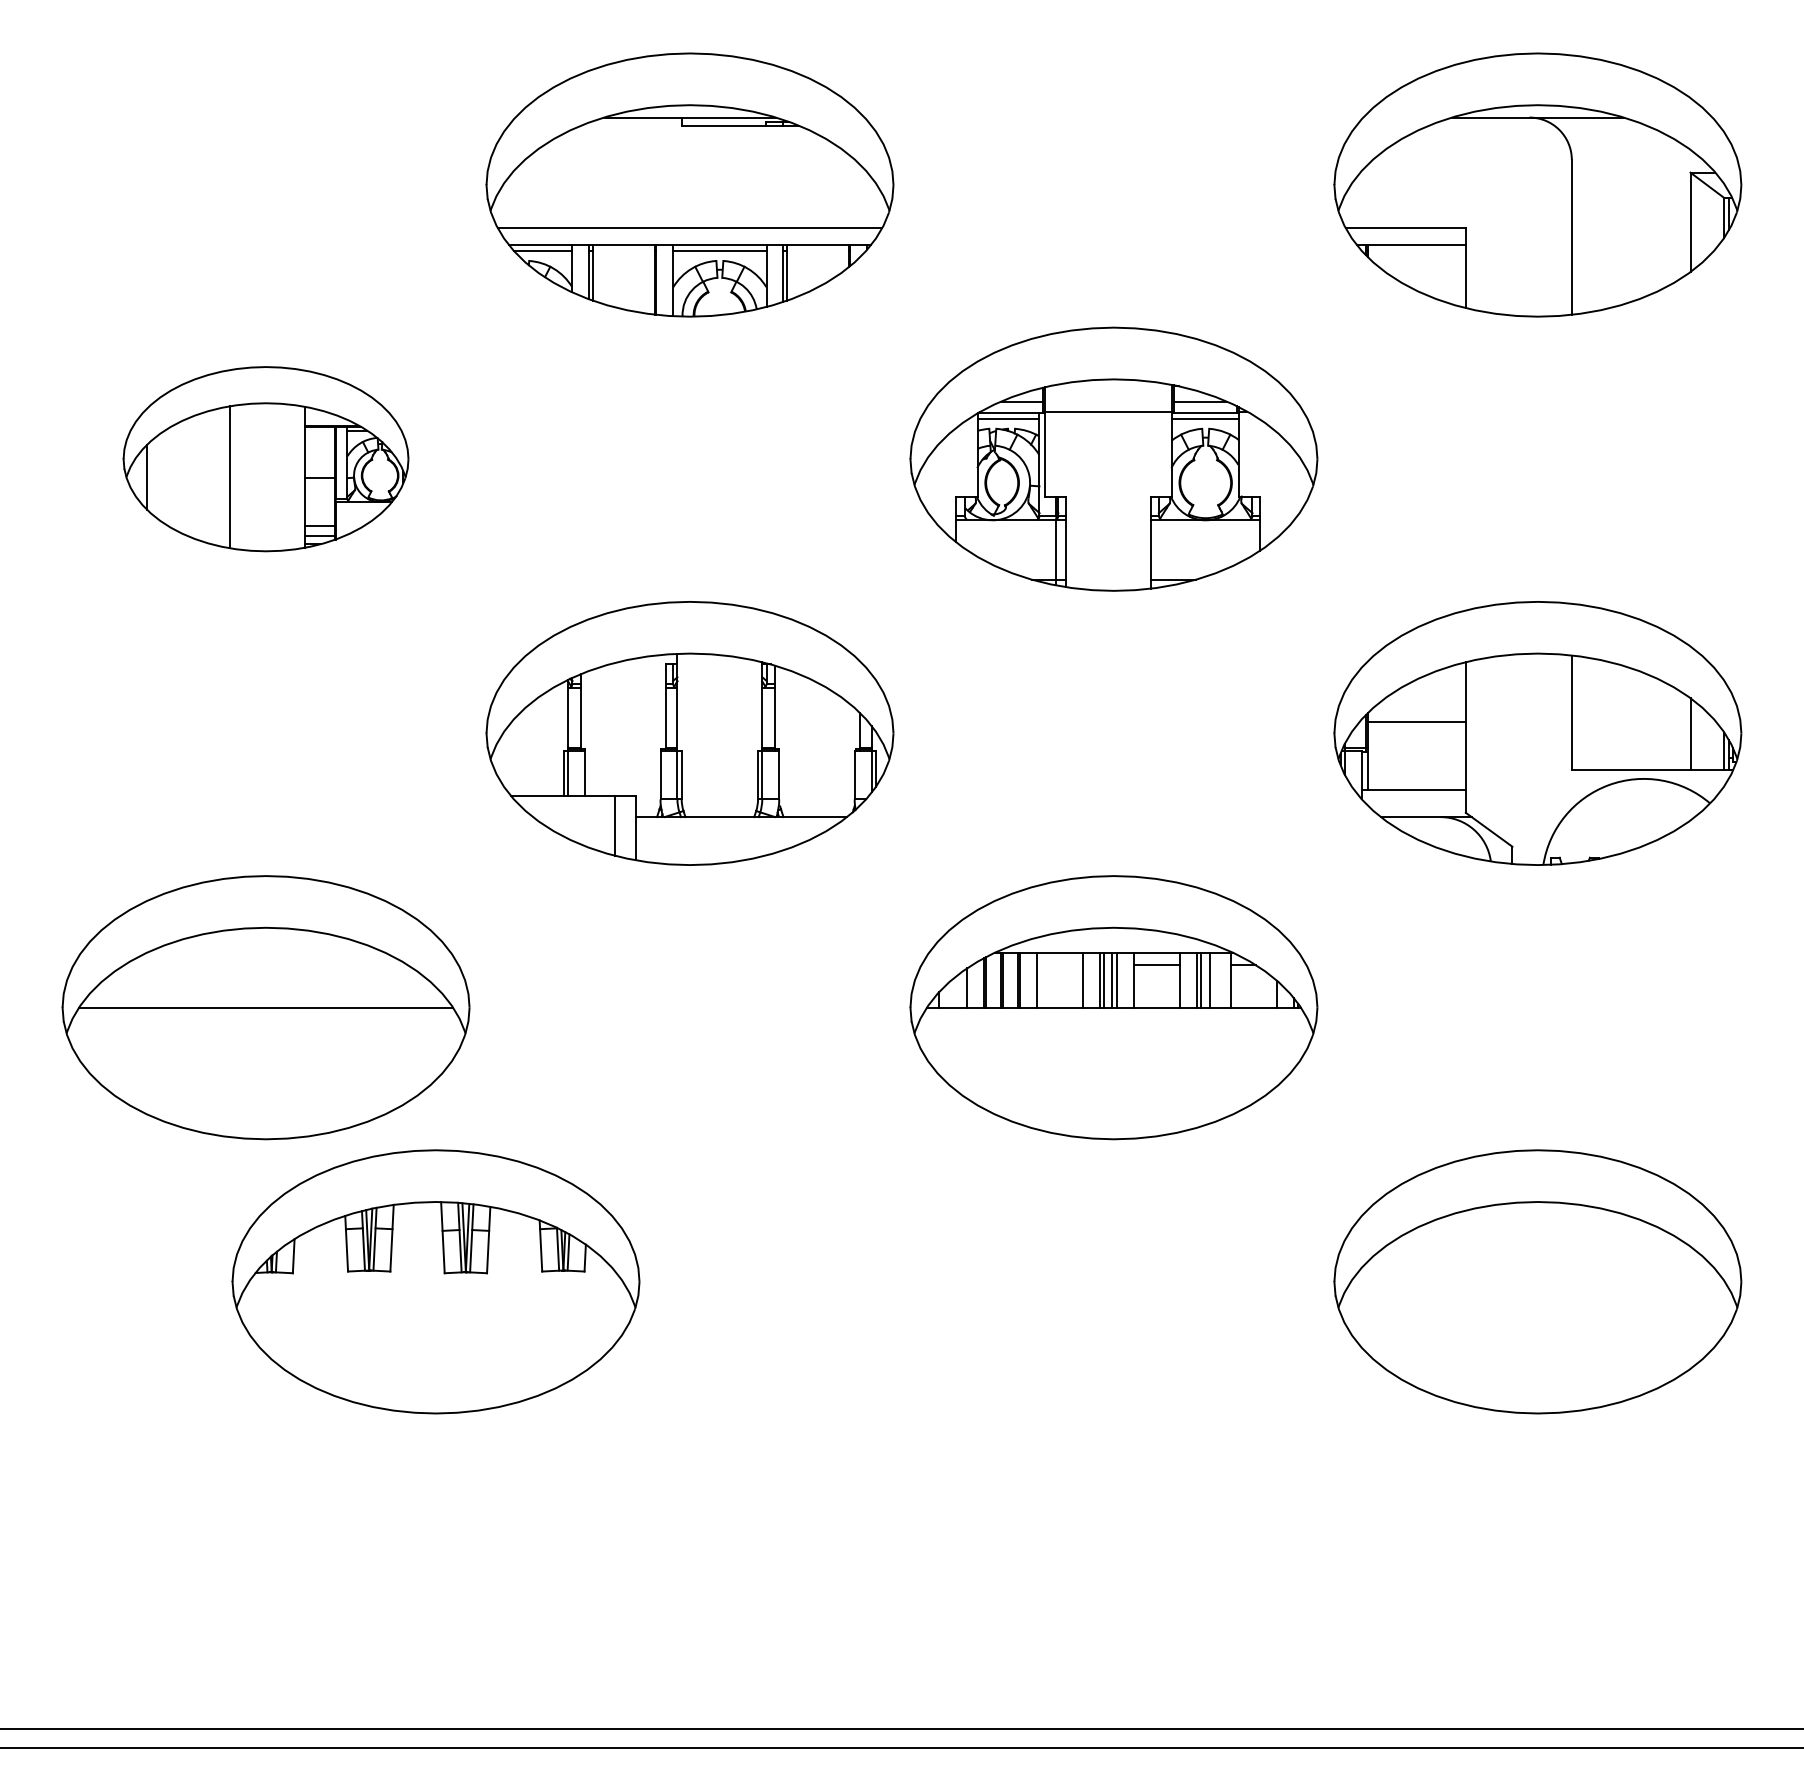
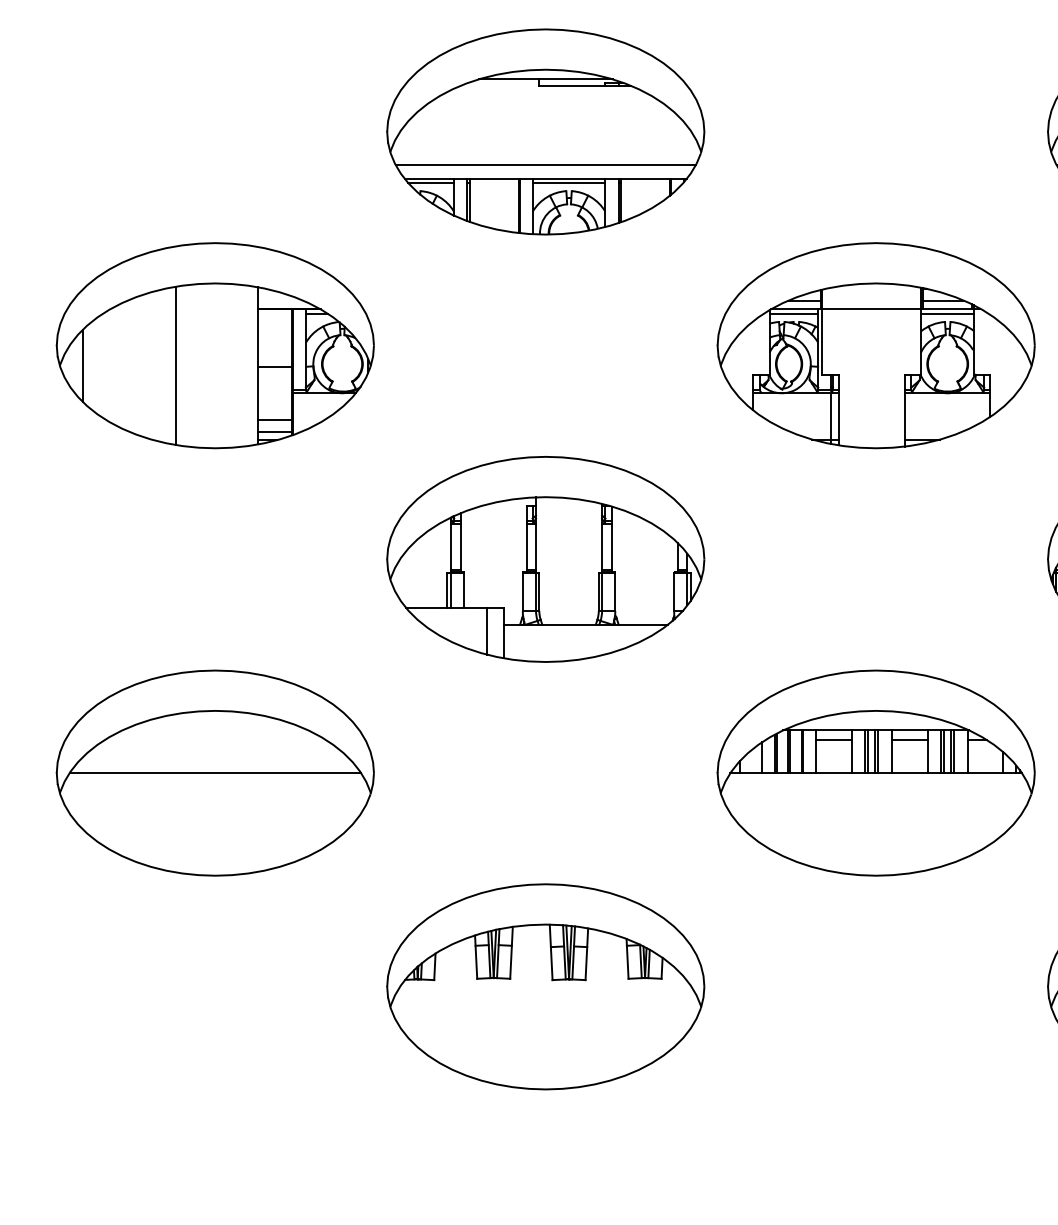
part: (265, 458) -> (214, 345), size x1.43
line: (1059, 965) -> (833, 740), added
line: (1214, 979) -> (954, 751), added
part: (435, 1281) -> (545, 986), moved

